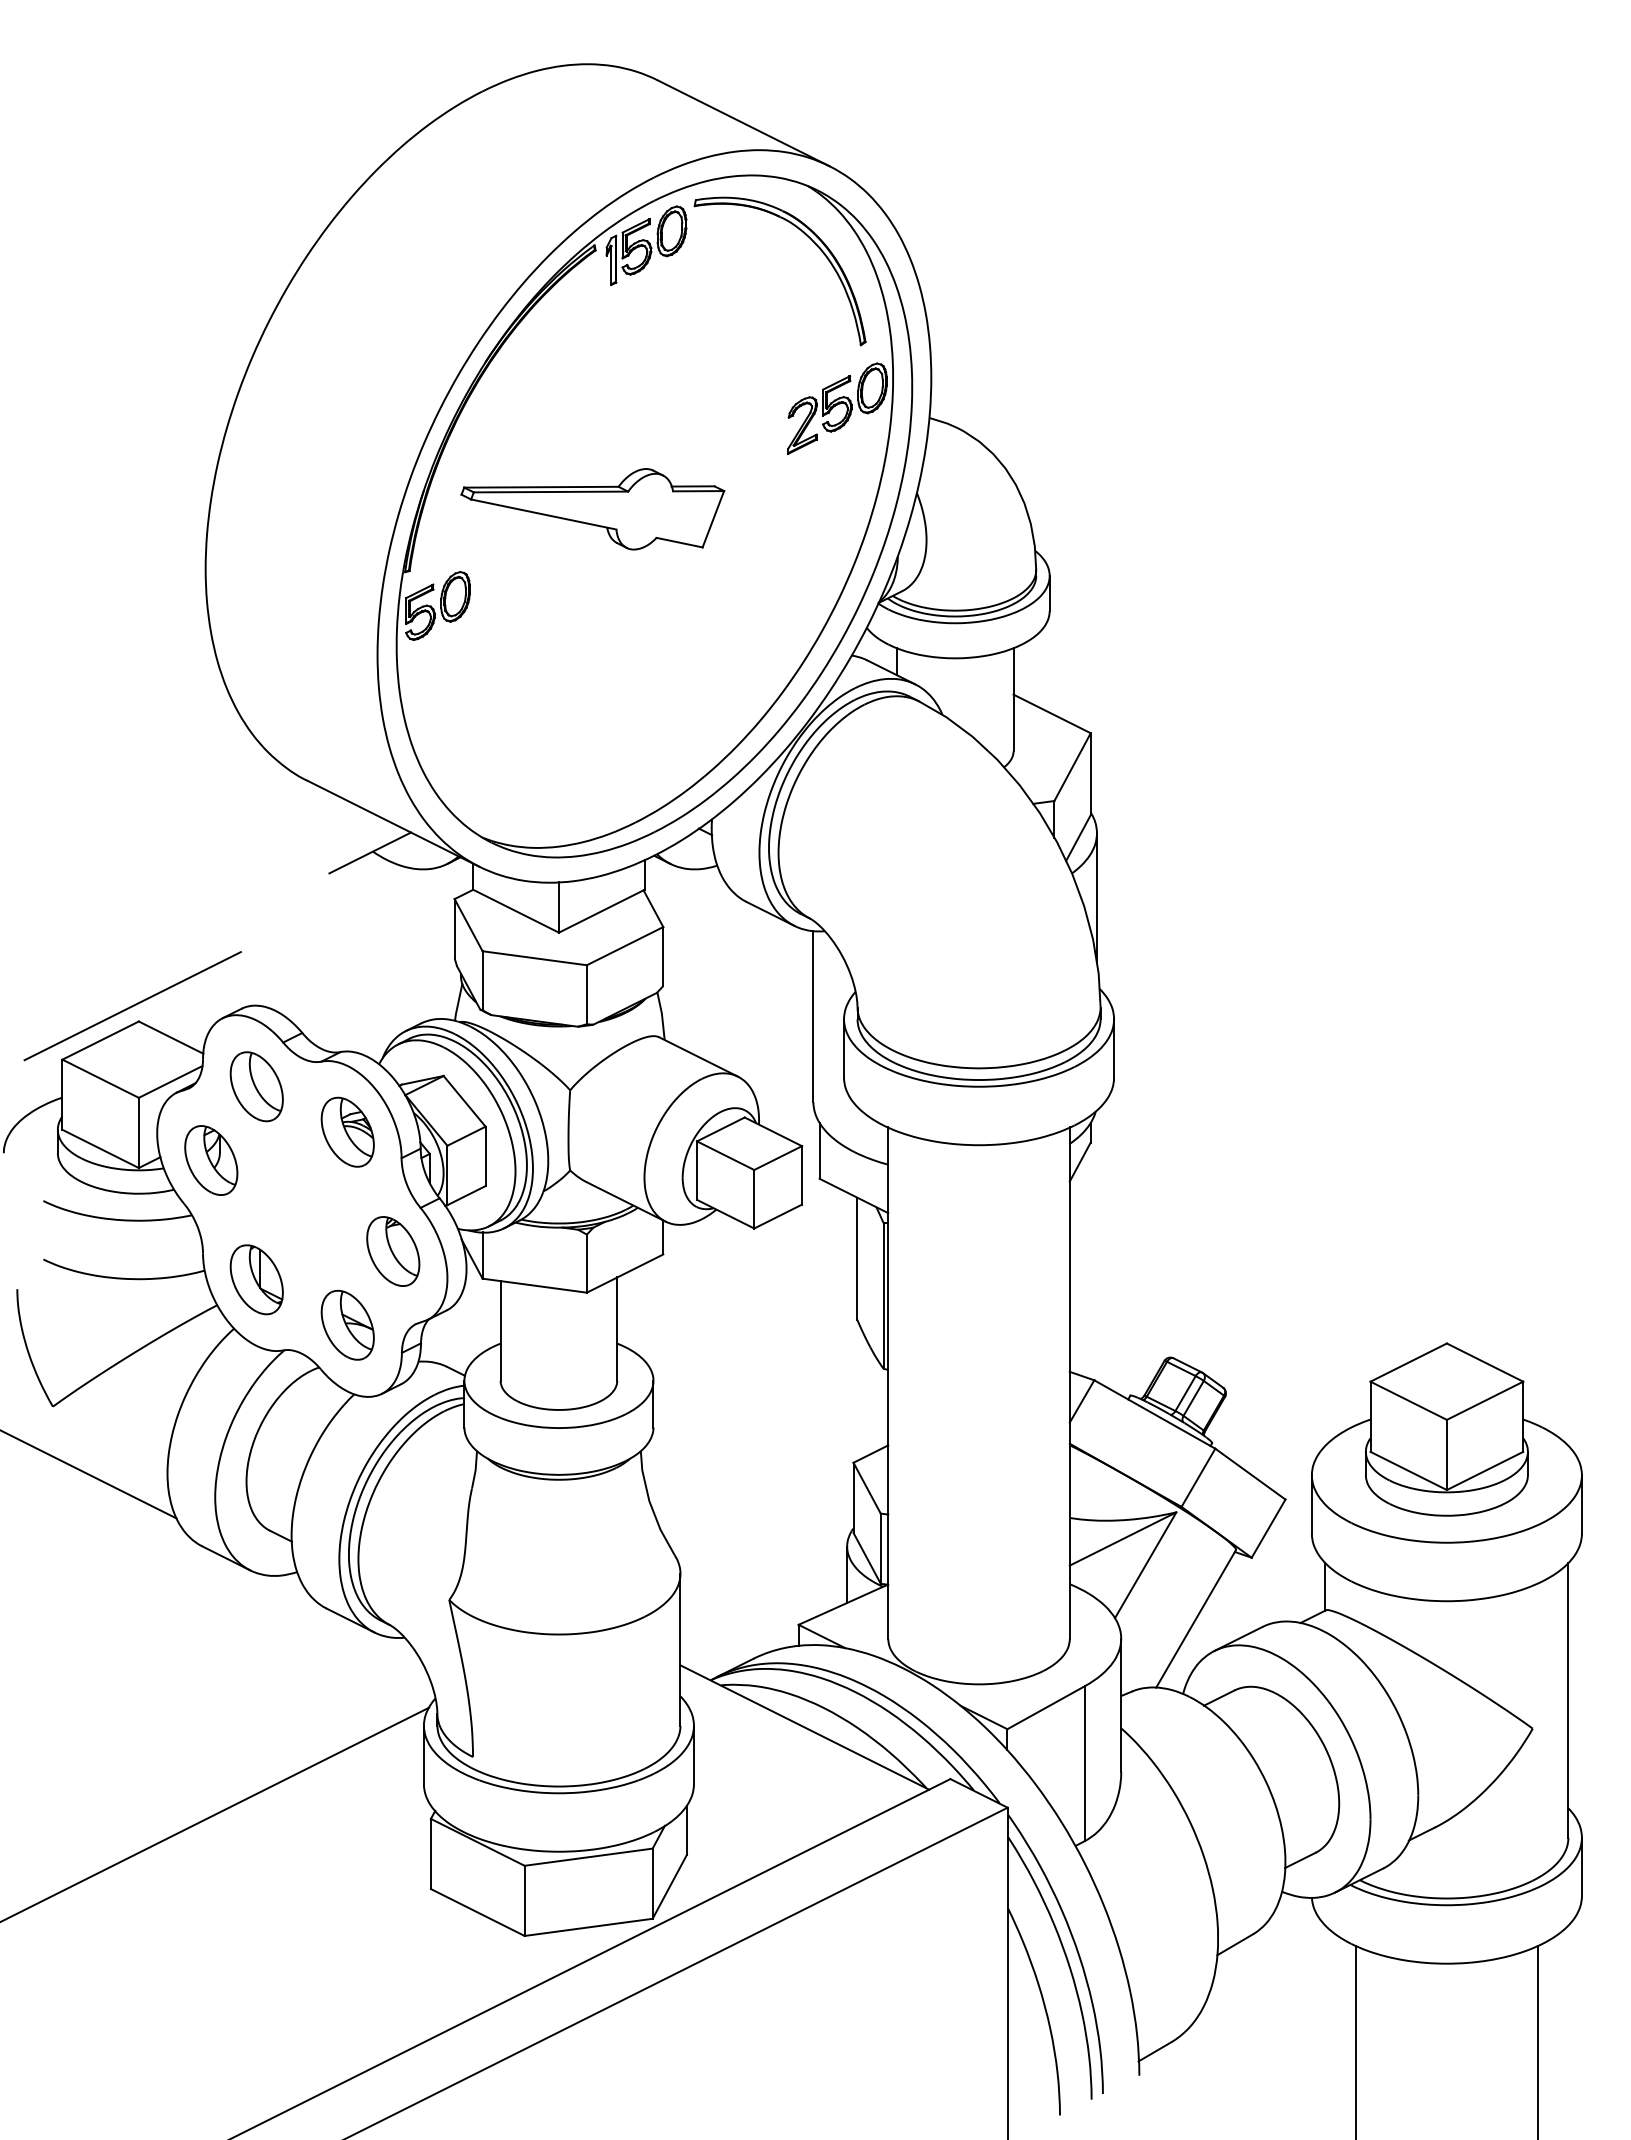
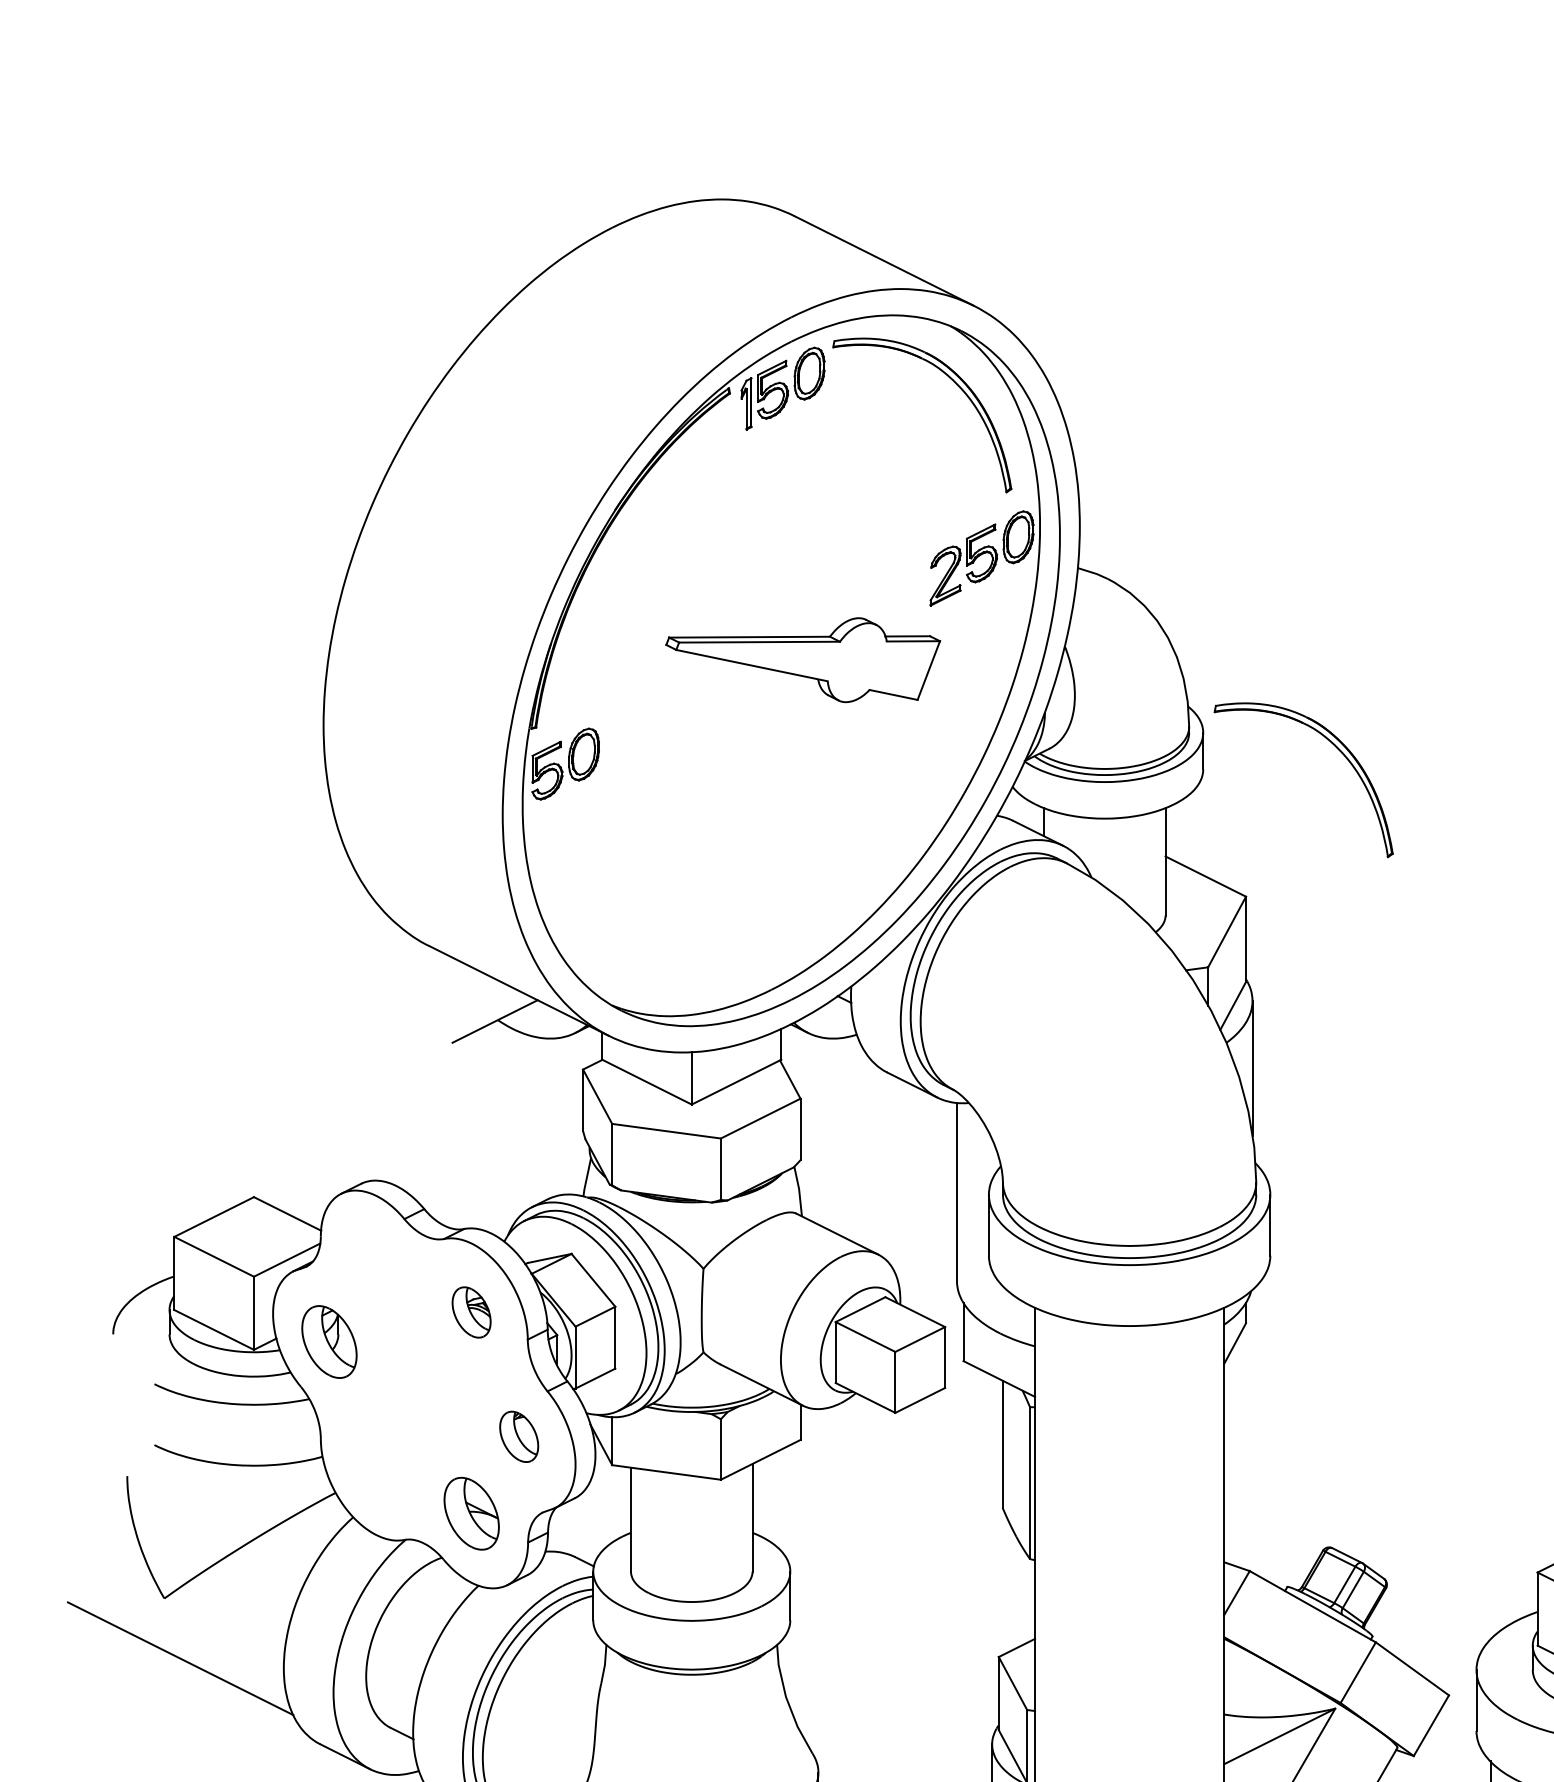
part: (592, 509) -> (802, 660), moved
part: (1172, 586) -> (1331, 743), added
line: (132, 1006) -> (247, 1181), removed
part: (256, 1086) -> (376, 1264), removed
part: (347, 1131) -> (471, 1311), size x0.7
part: (393, 1251) -> (519, 1436), size x0.7
part: (256, 1279) -> (376, 1466), removed

